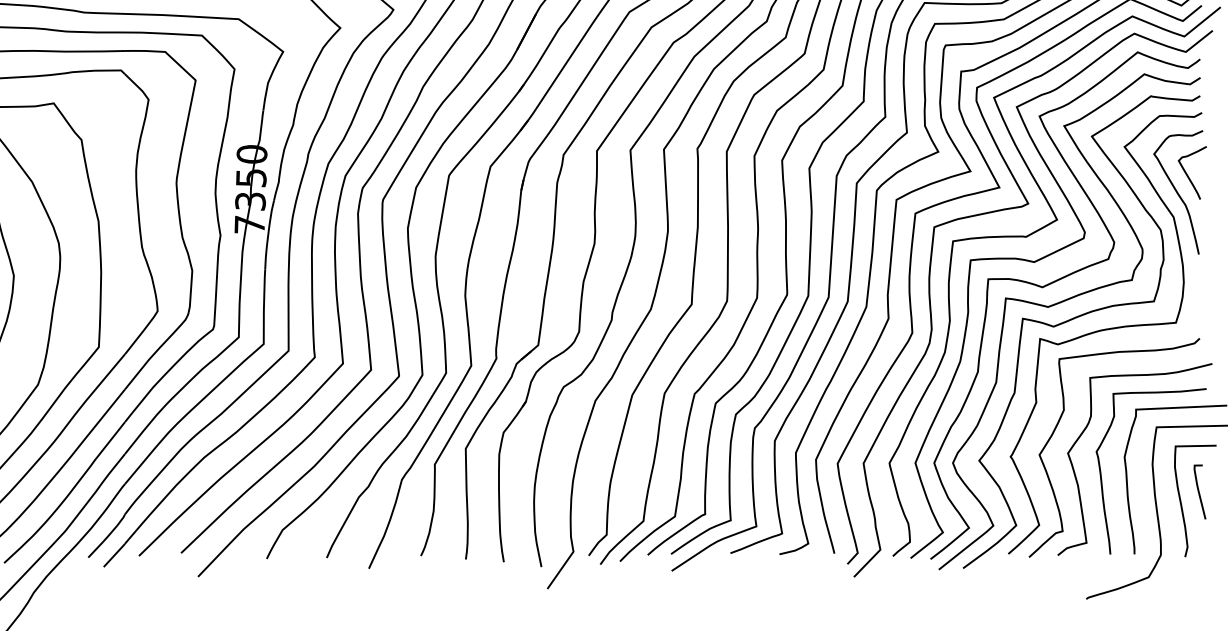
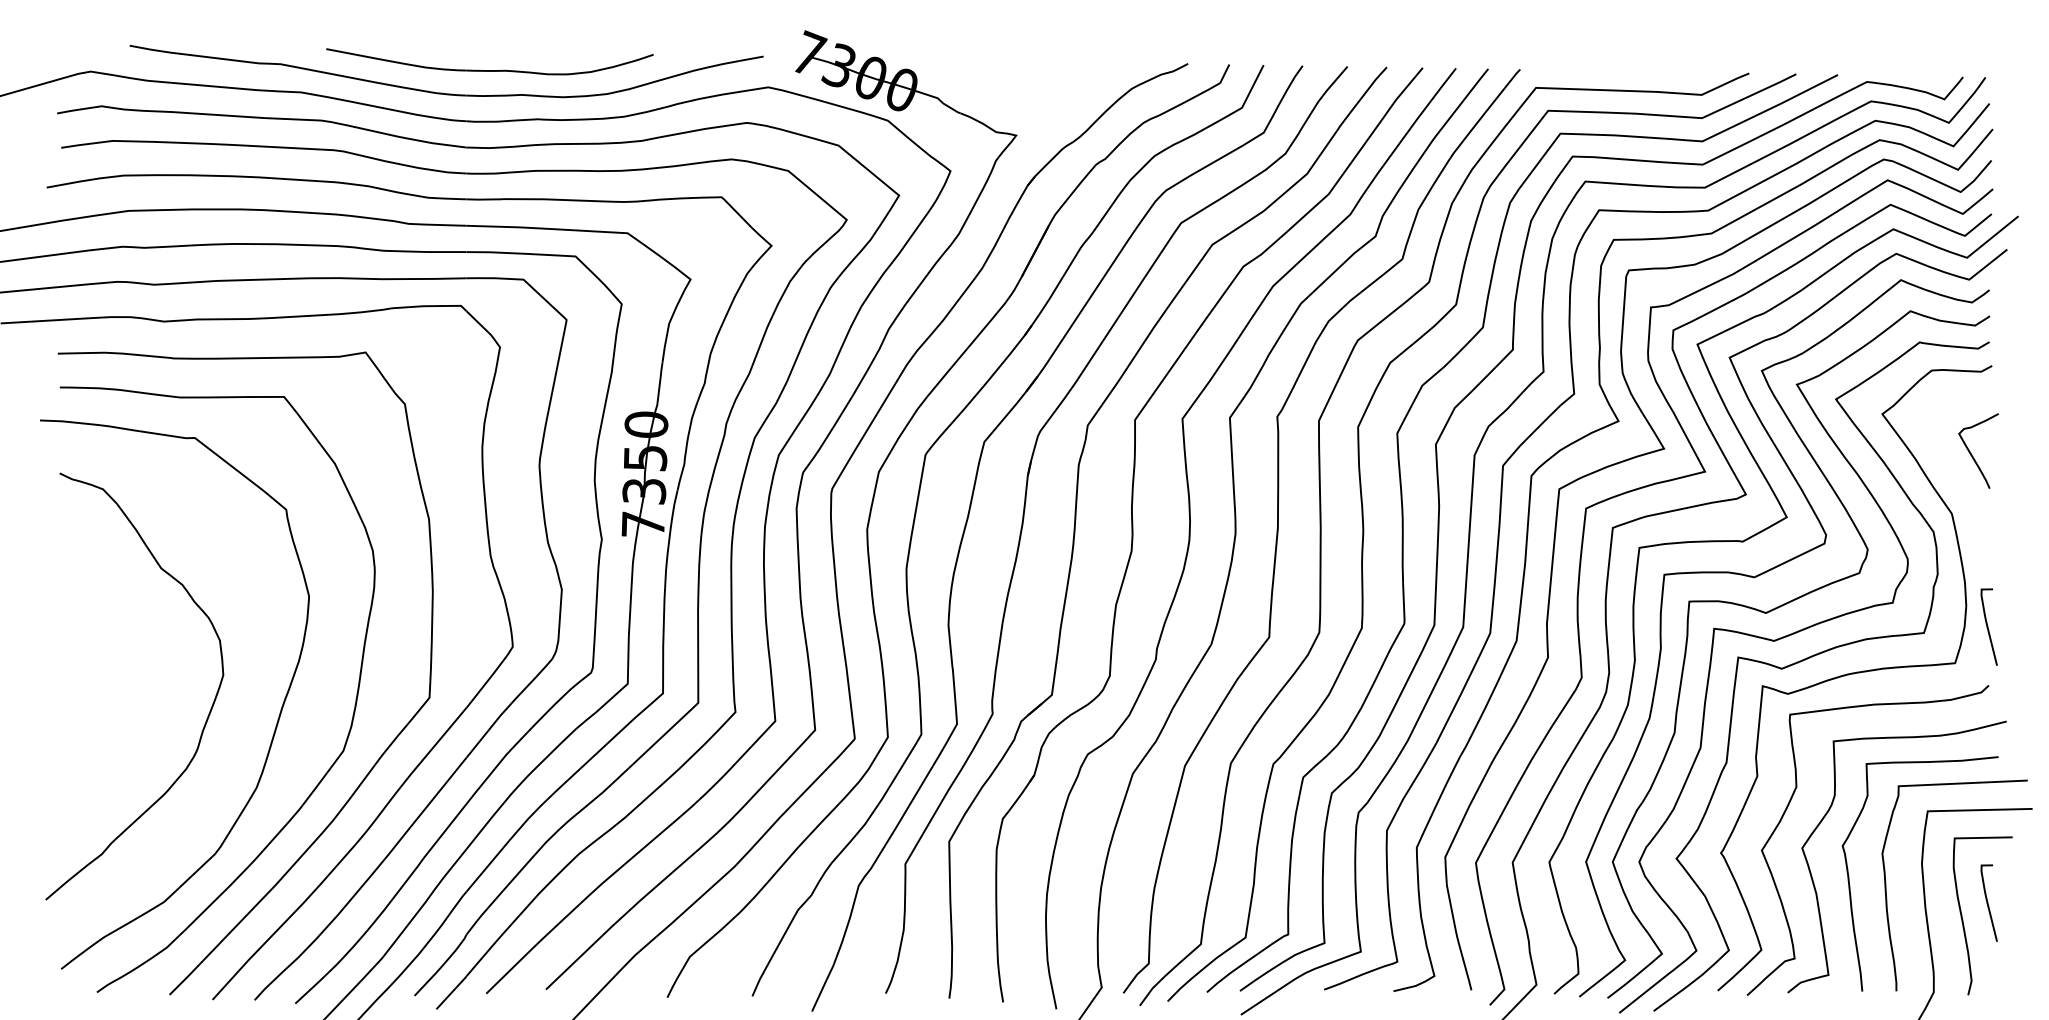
curve: (1177, 192) -> (1957, 478), removed
curve: (1199, 296) -> (1988, 626), added

